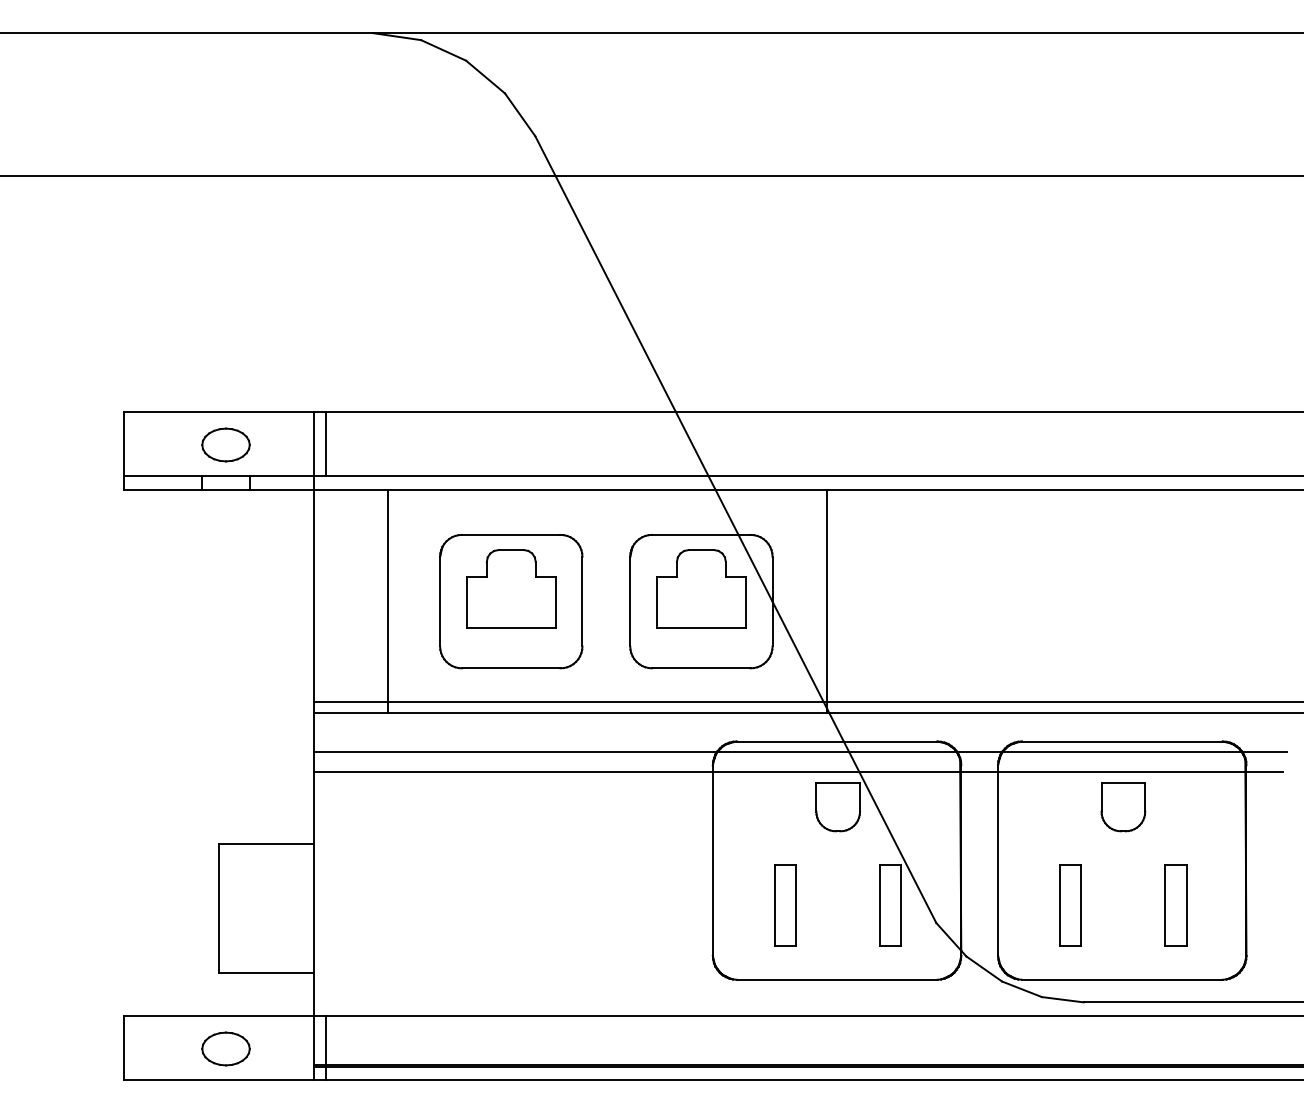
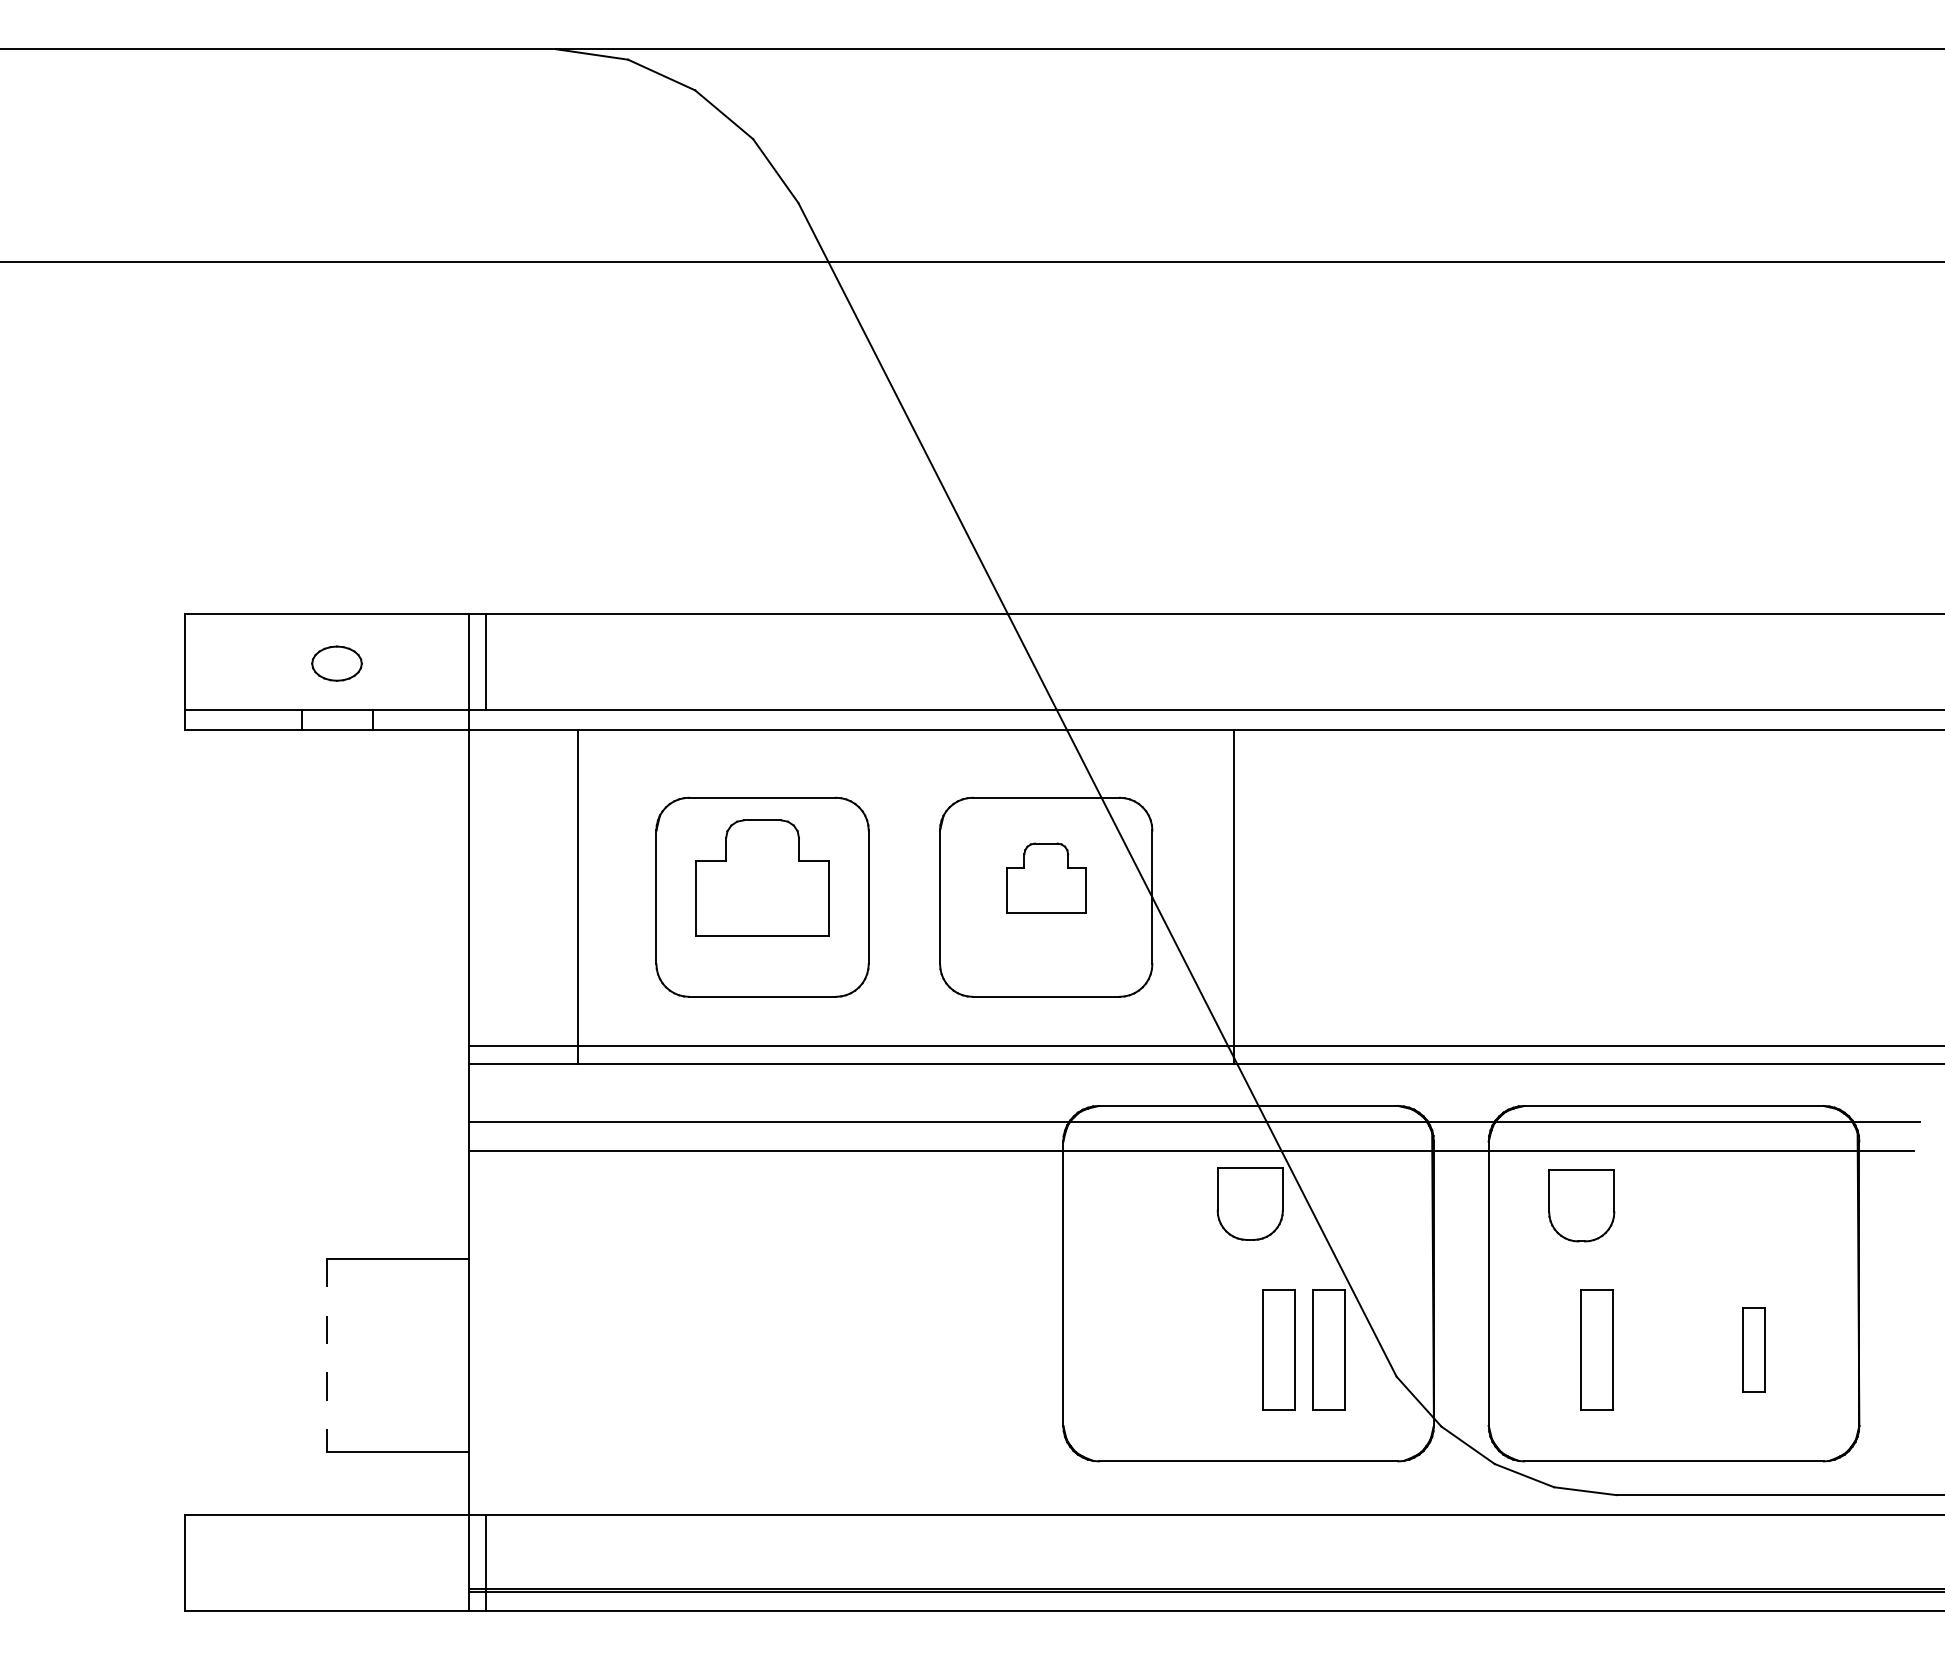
part: (225, 444) -> (336, 662), size x0.7
part: (701, 588) -> (1046, 877), size x0.6
part: (1123, 807) -> (1581, 1205), moved
part: (785, 905) -> (1279, 1350), moved
part: (1175, 905) -> (1753, 1350), size x0.7
line: (219, 908) -> (327, 1355), solid -> dashed
part: (225, 1048) -> (336, 1563), removed

